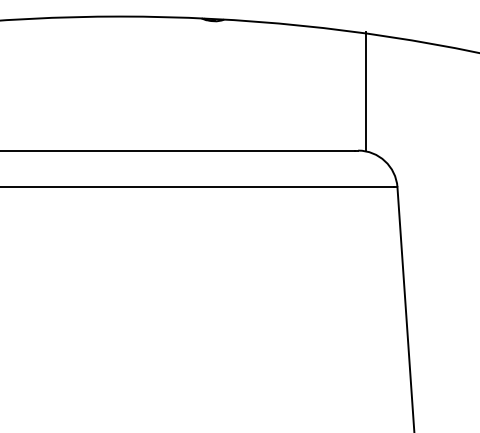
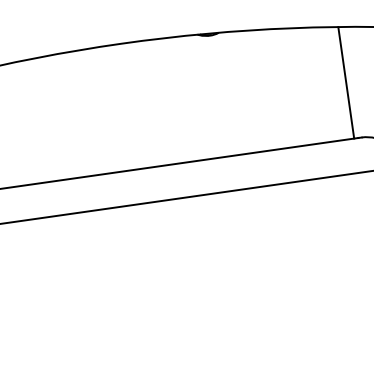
line: (366, 90) -> (346, 82), moved

